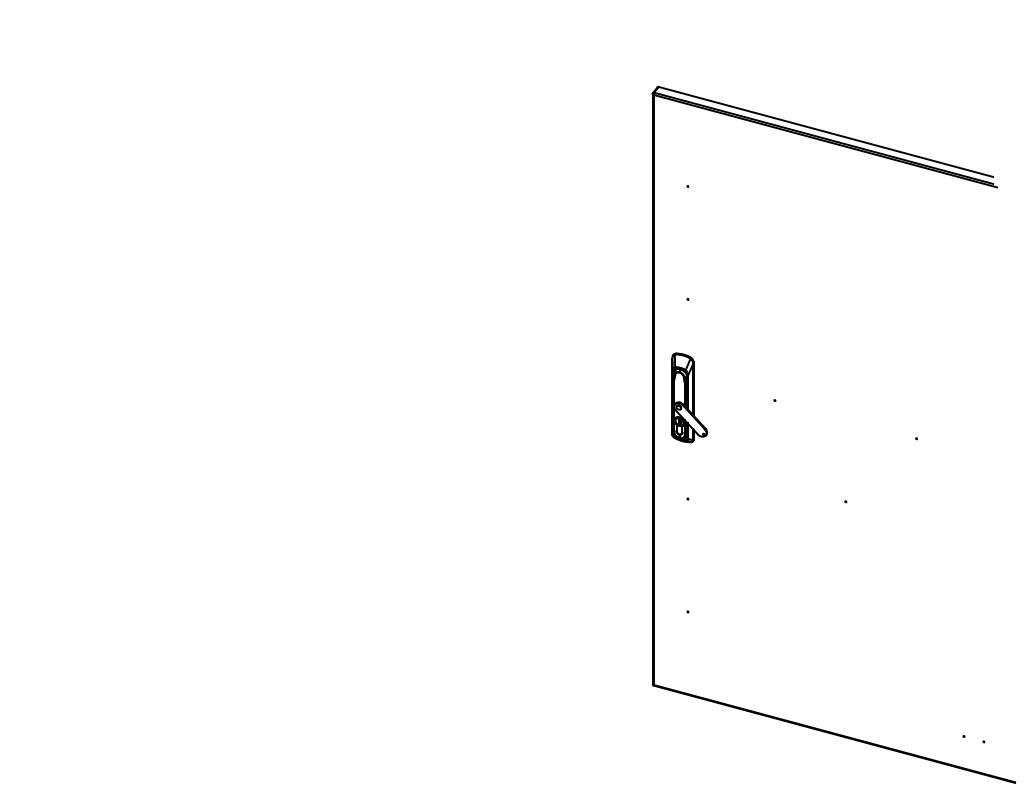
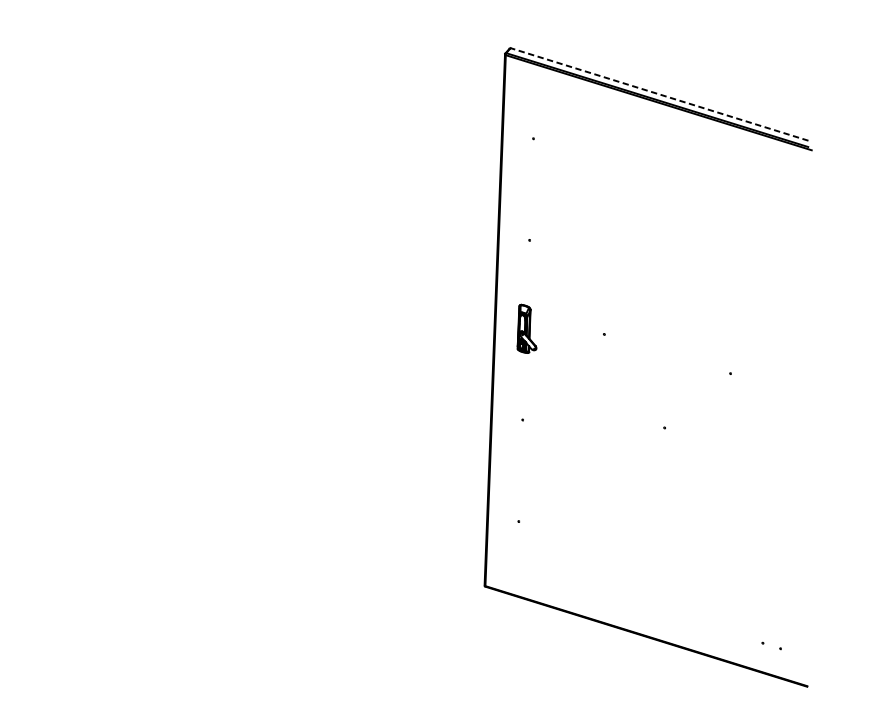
line: (825, 131) -> (659, 94), solid -> dashed
part: (689, 397) -> (527, 328), size x0.6

